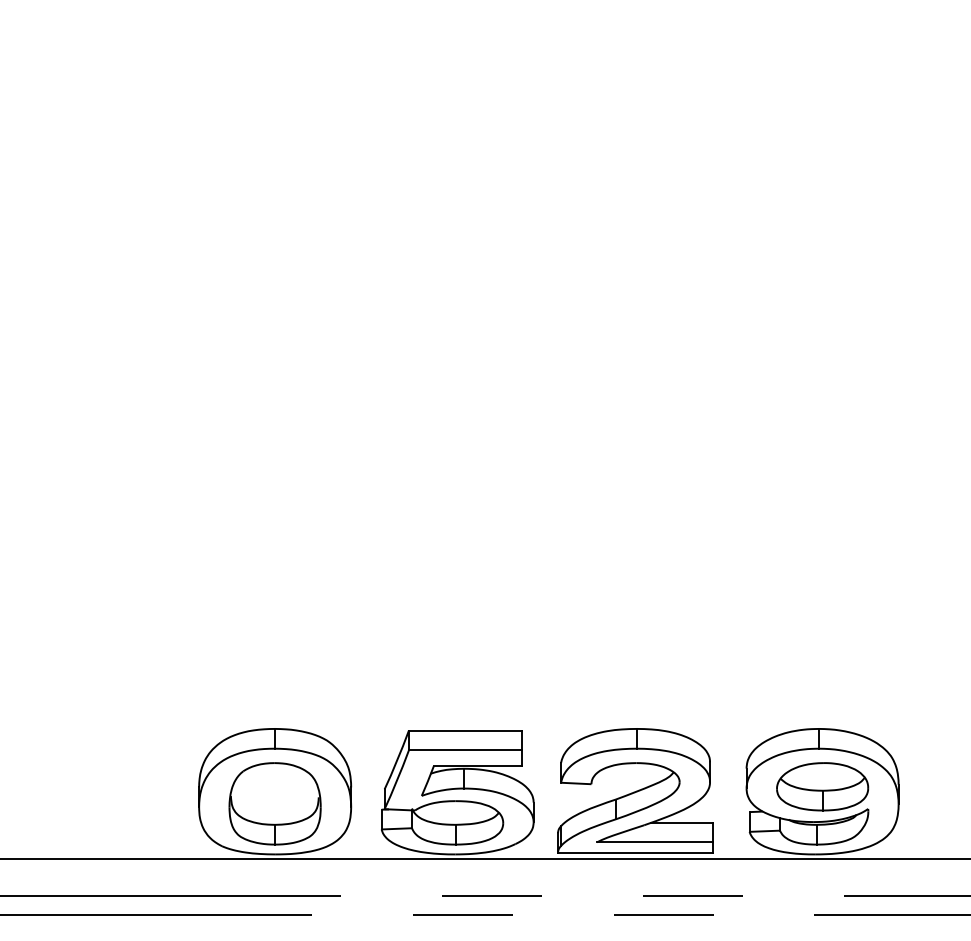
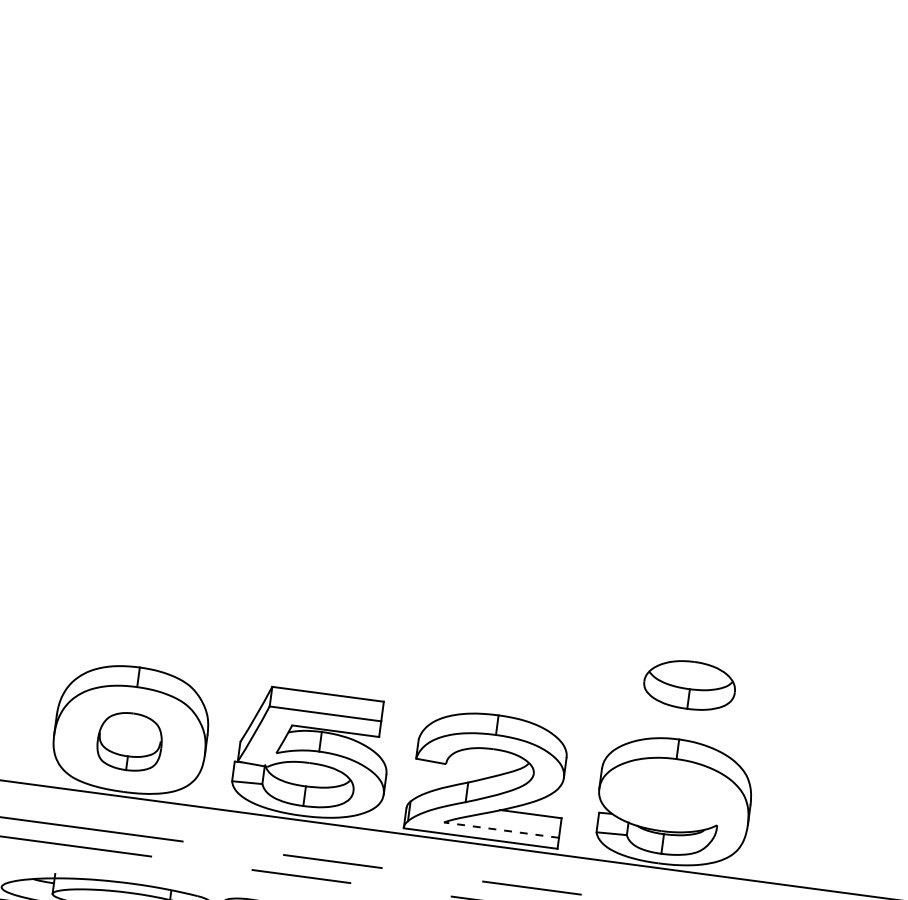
part: (822, 786) -> (689, 684), moved
part: (274, 803) -> (129, 741), size x0.7
line: (654, 842) -> (500, 830), solid -> dashed

